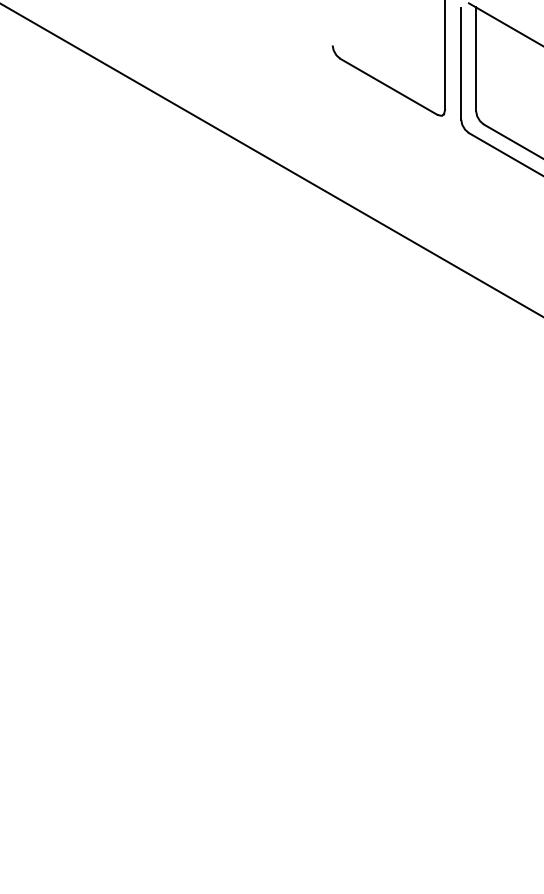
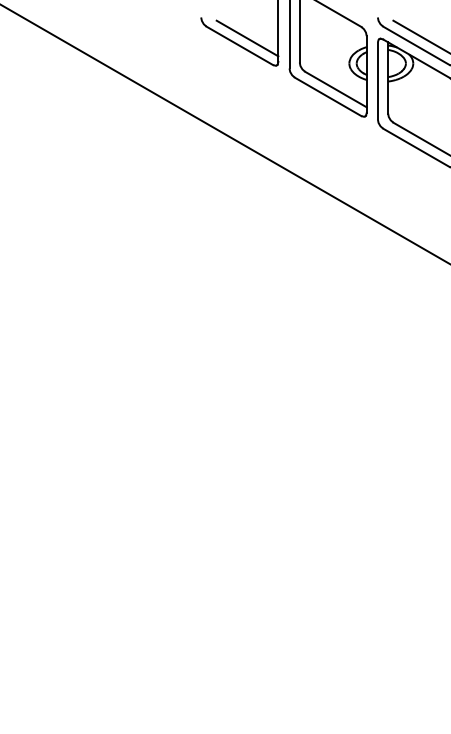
line: (400, 76) -> (247, 38), added

